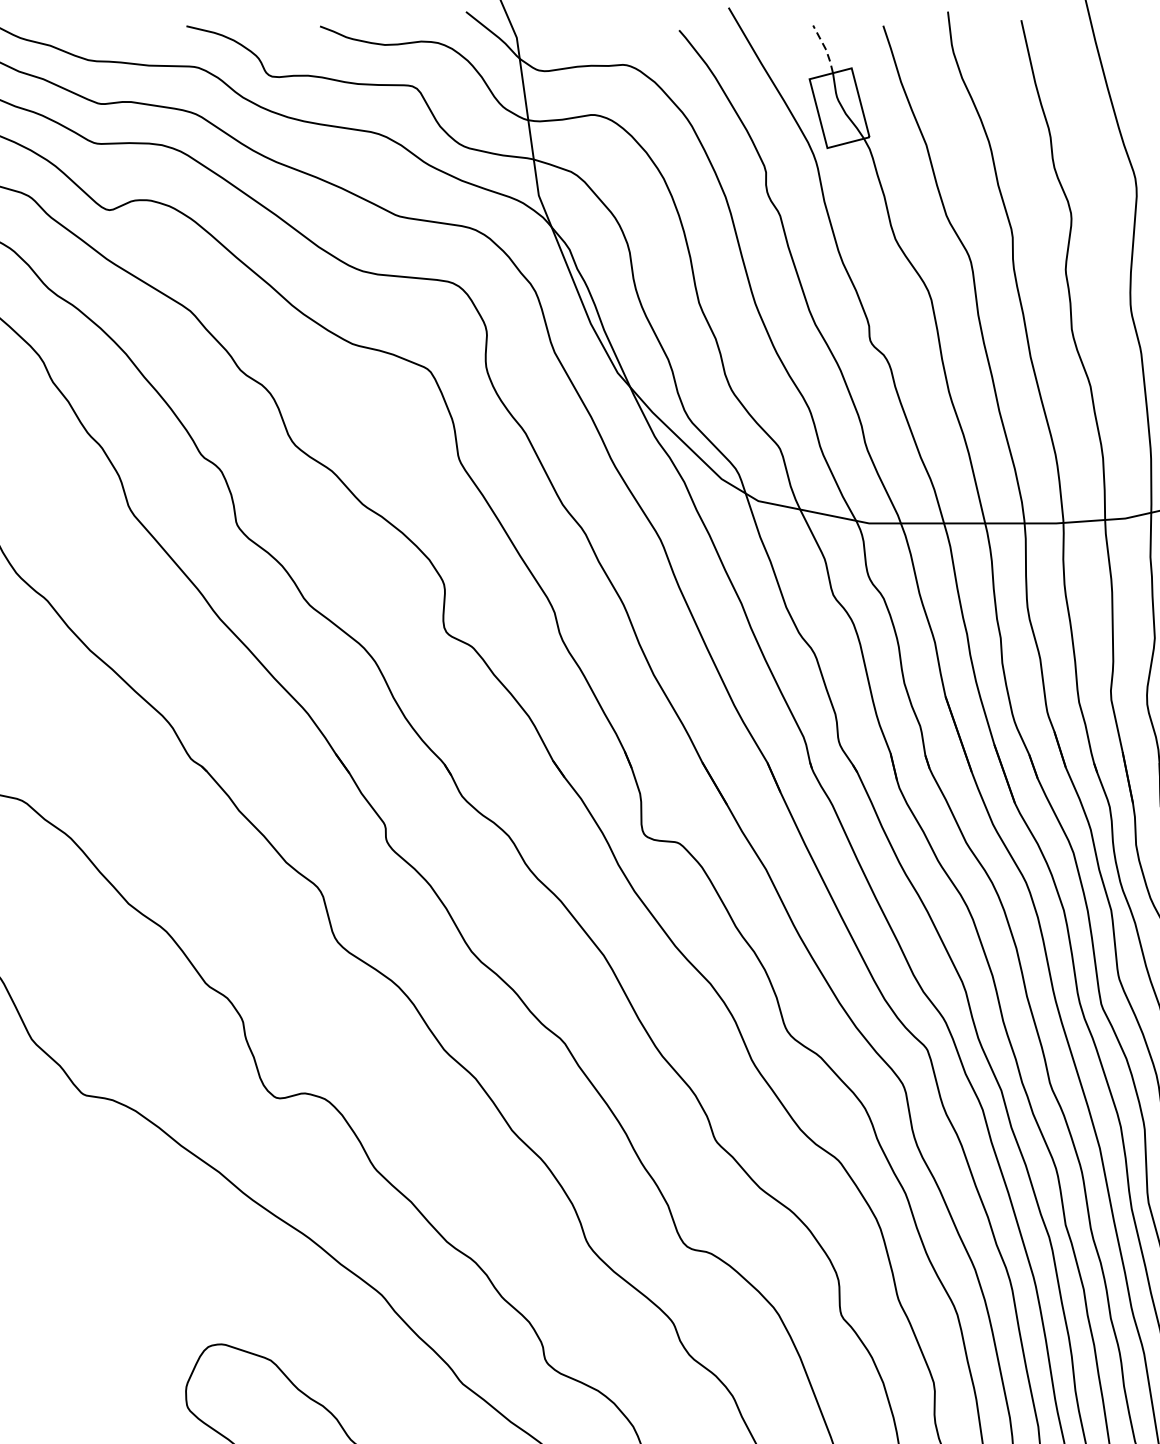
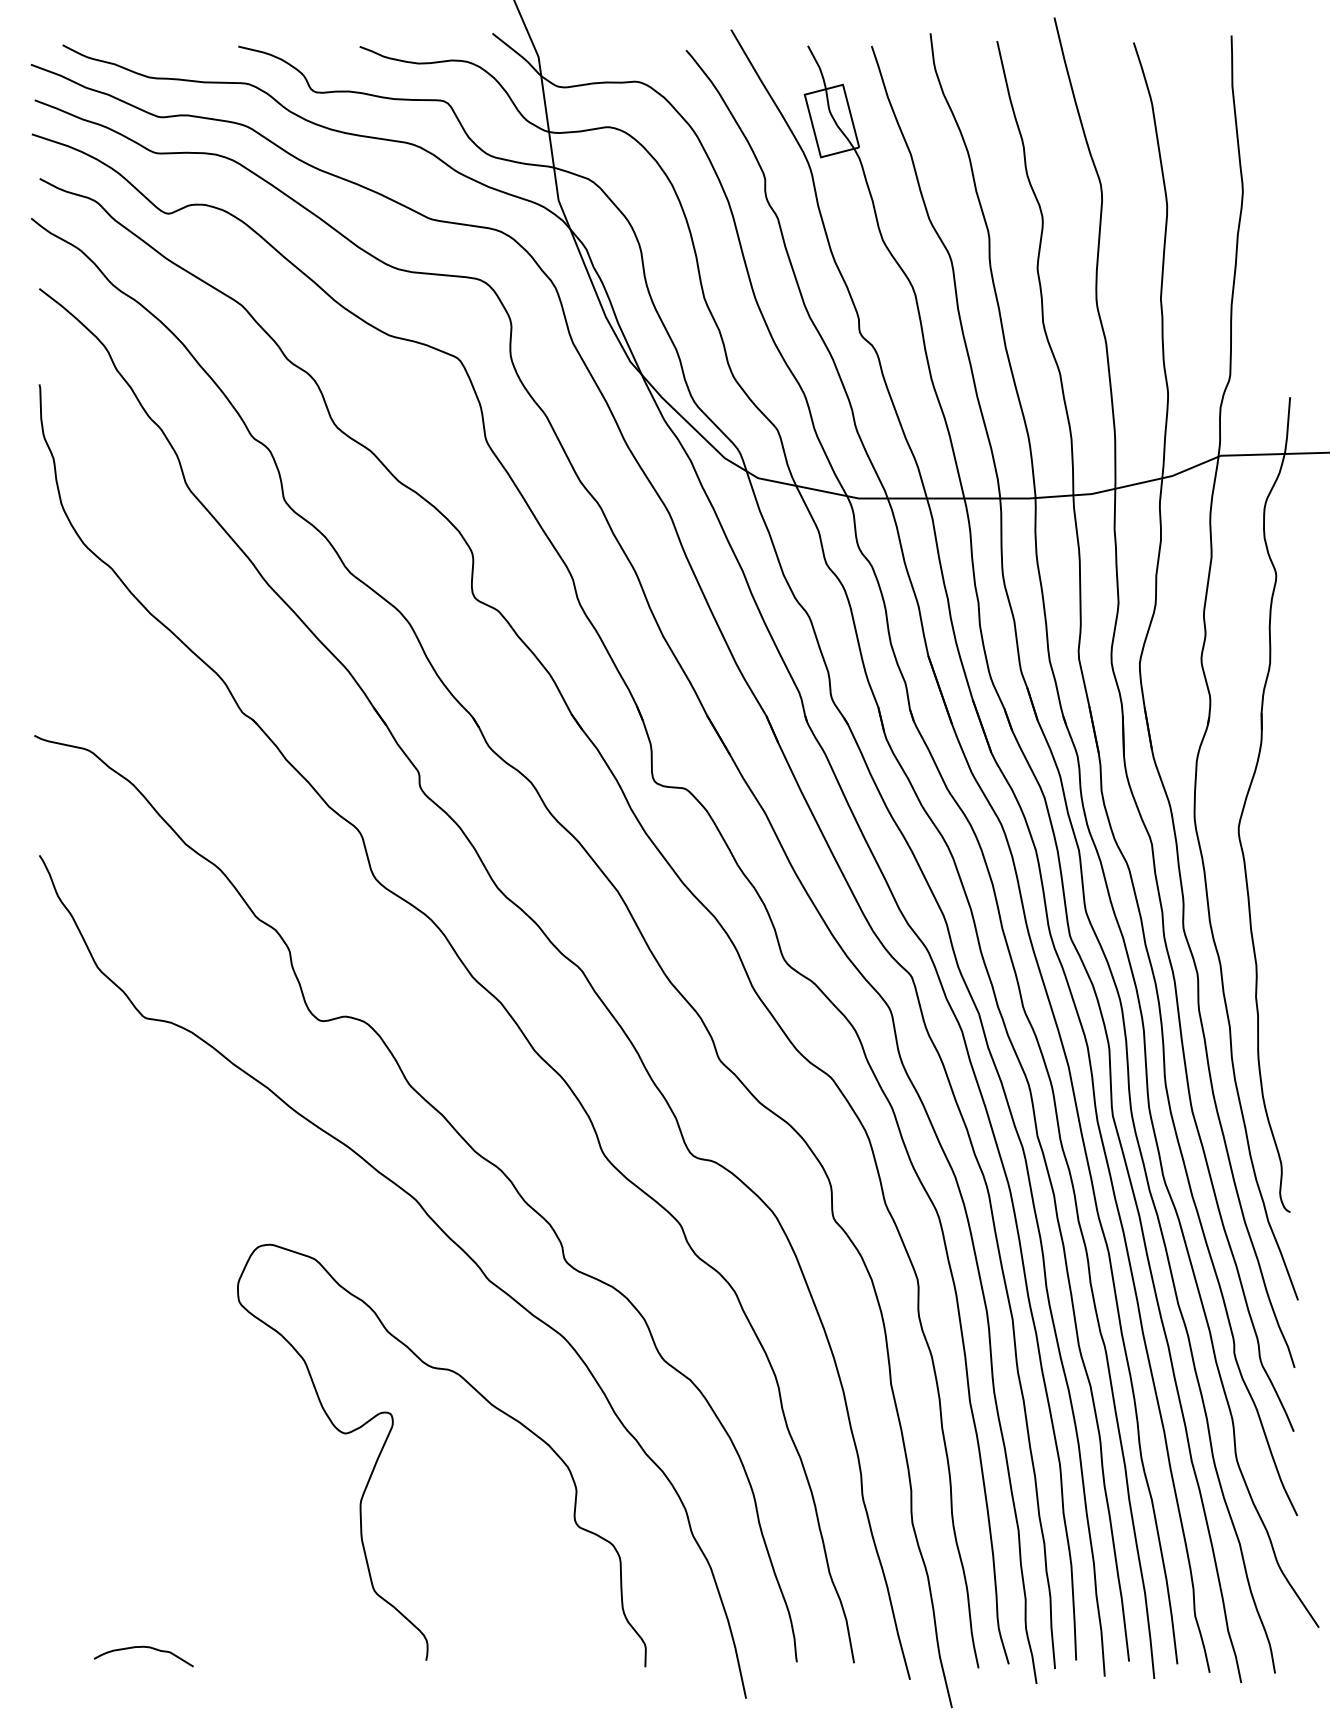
line: (825, 49) -> (819, 67), dashed -> solid

